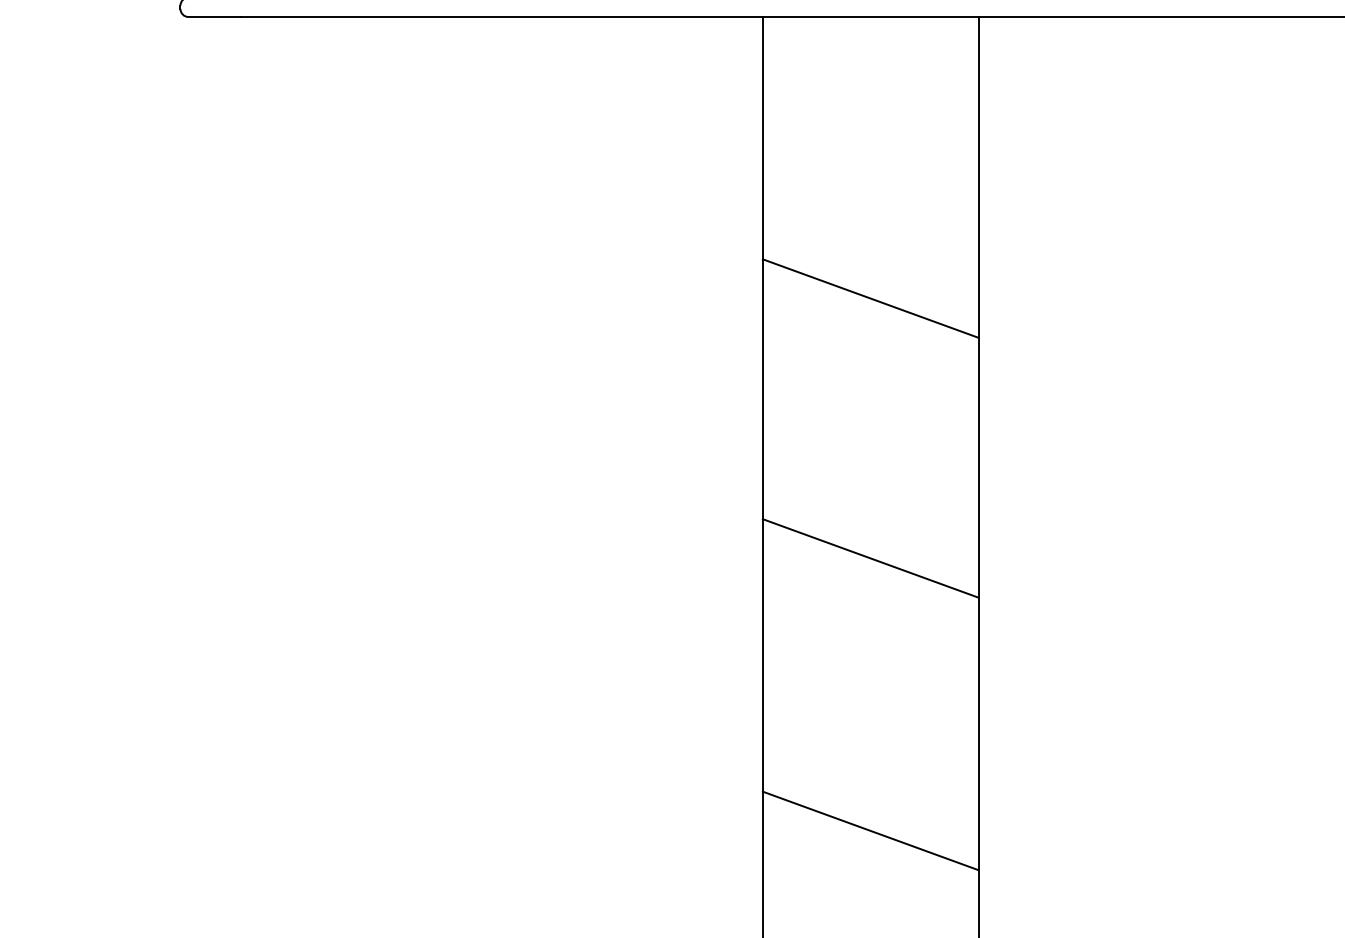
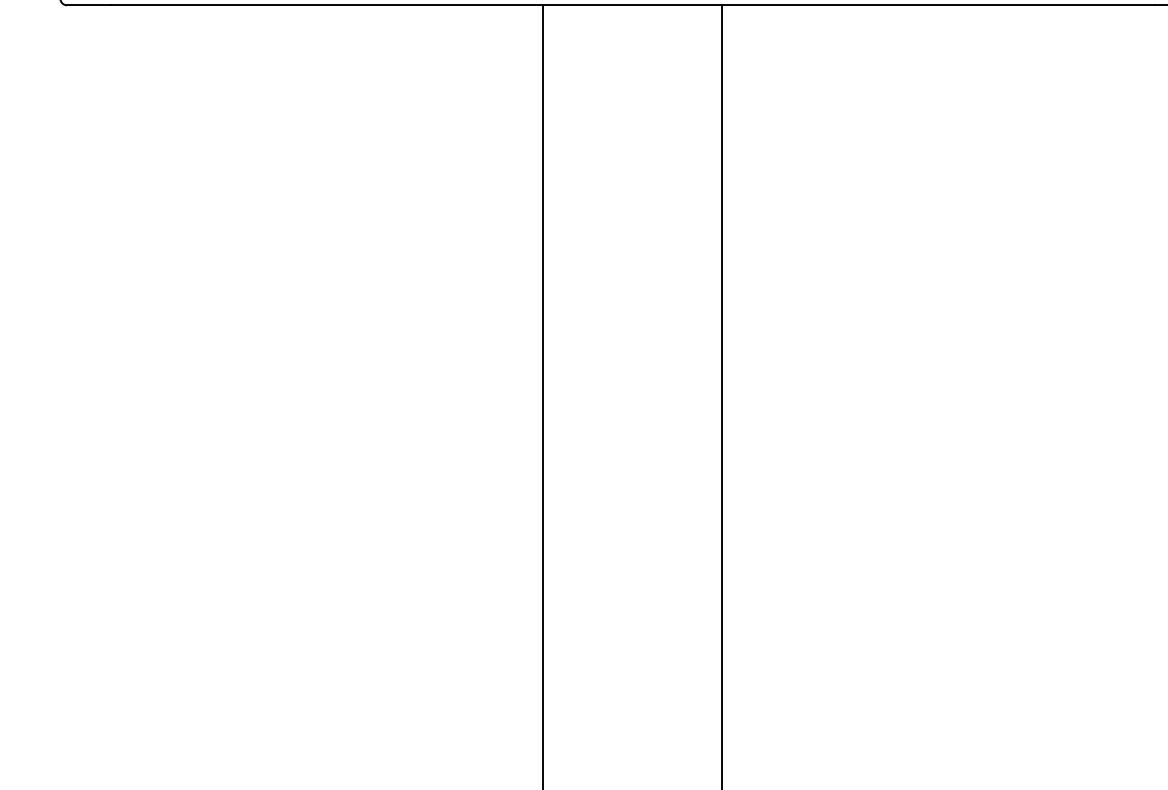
line: (870, 298) -> (632, 238), removed
line: (870, 557) -> (632, 453), removed
line: (870, 829) -> (632, 679), removed

